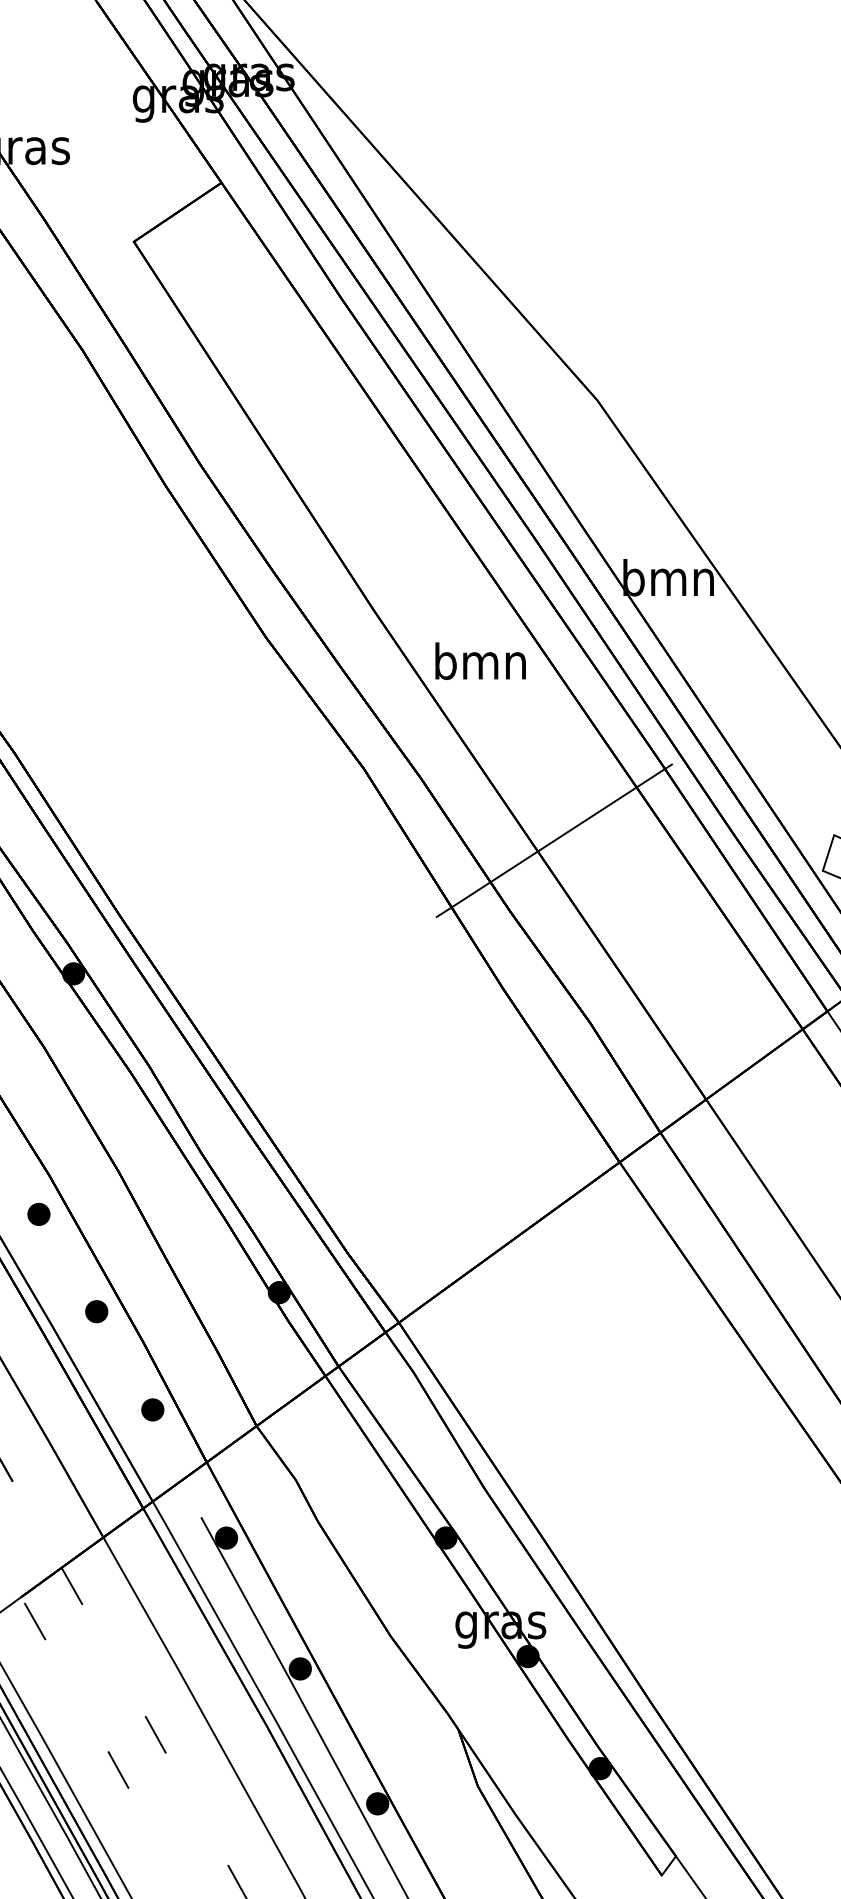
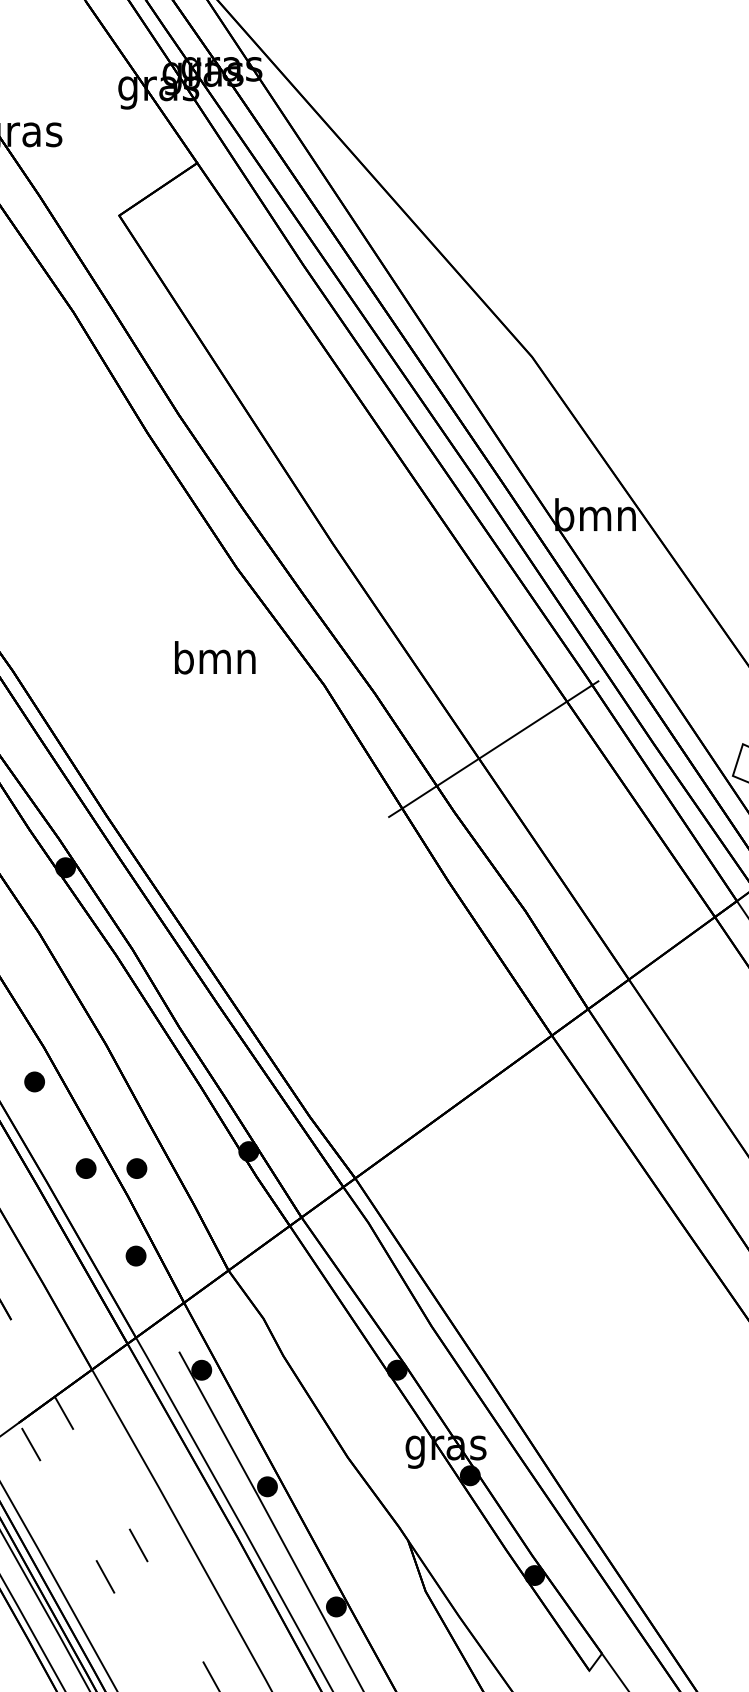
text: (480, 660) -> (215, 657), moved
part: (153, 1311) -> (136, 1168), added

